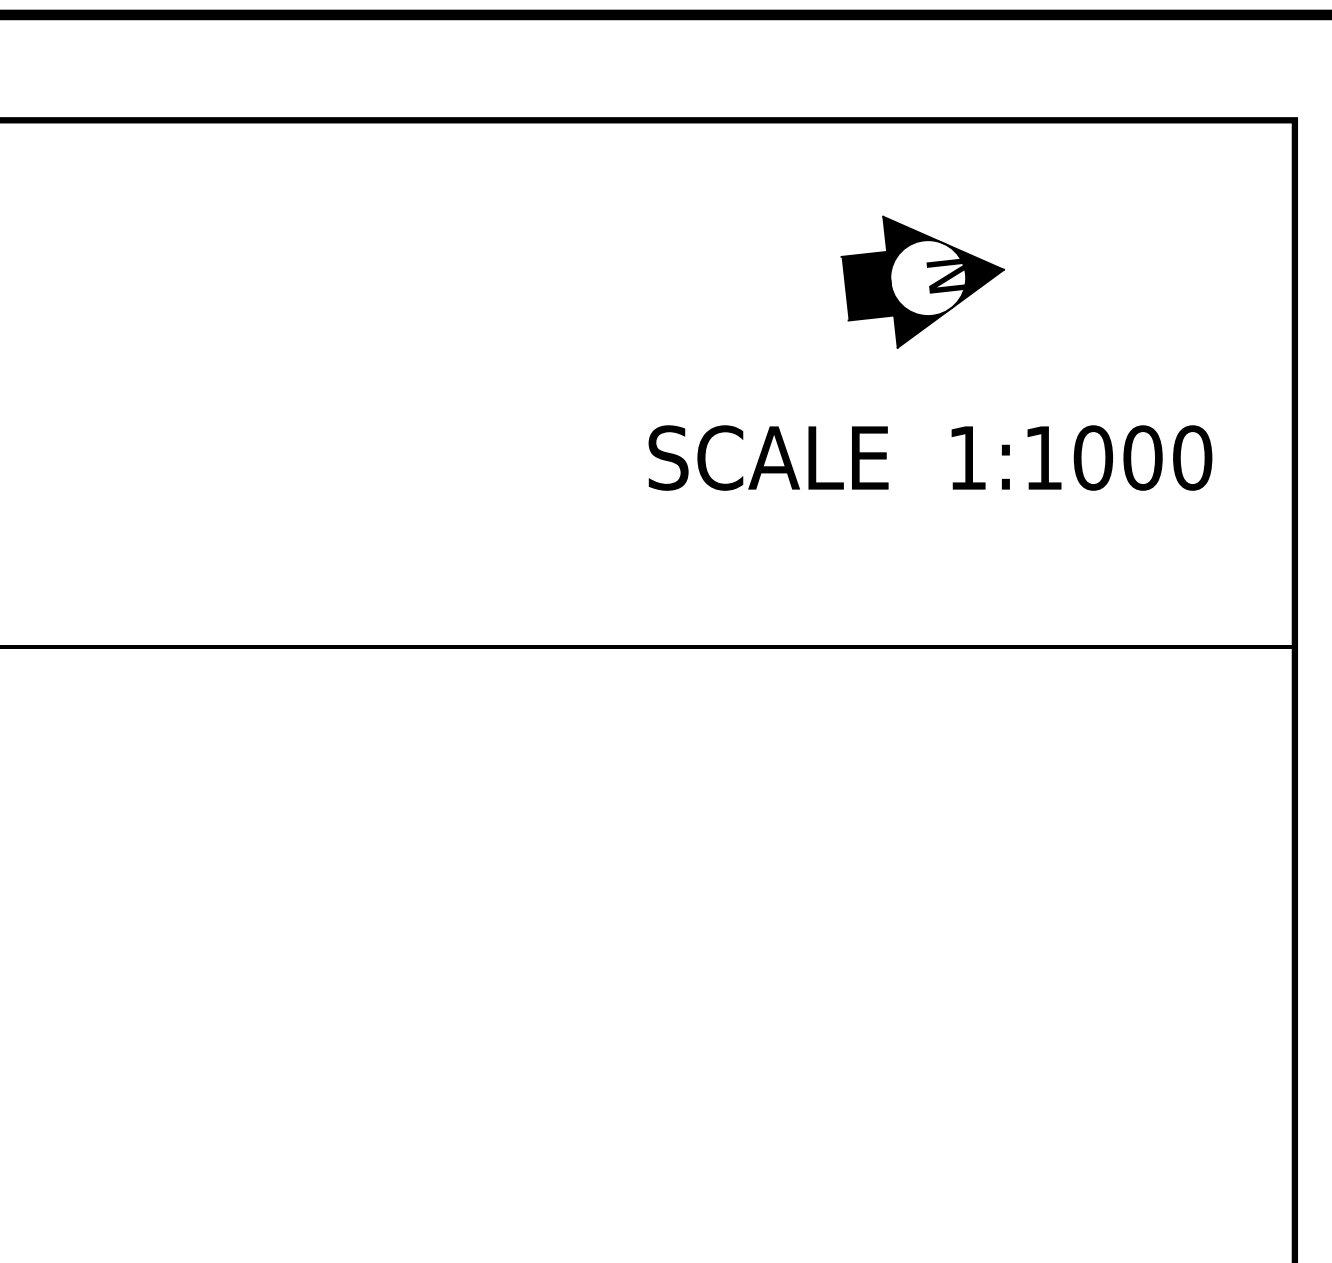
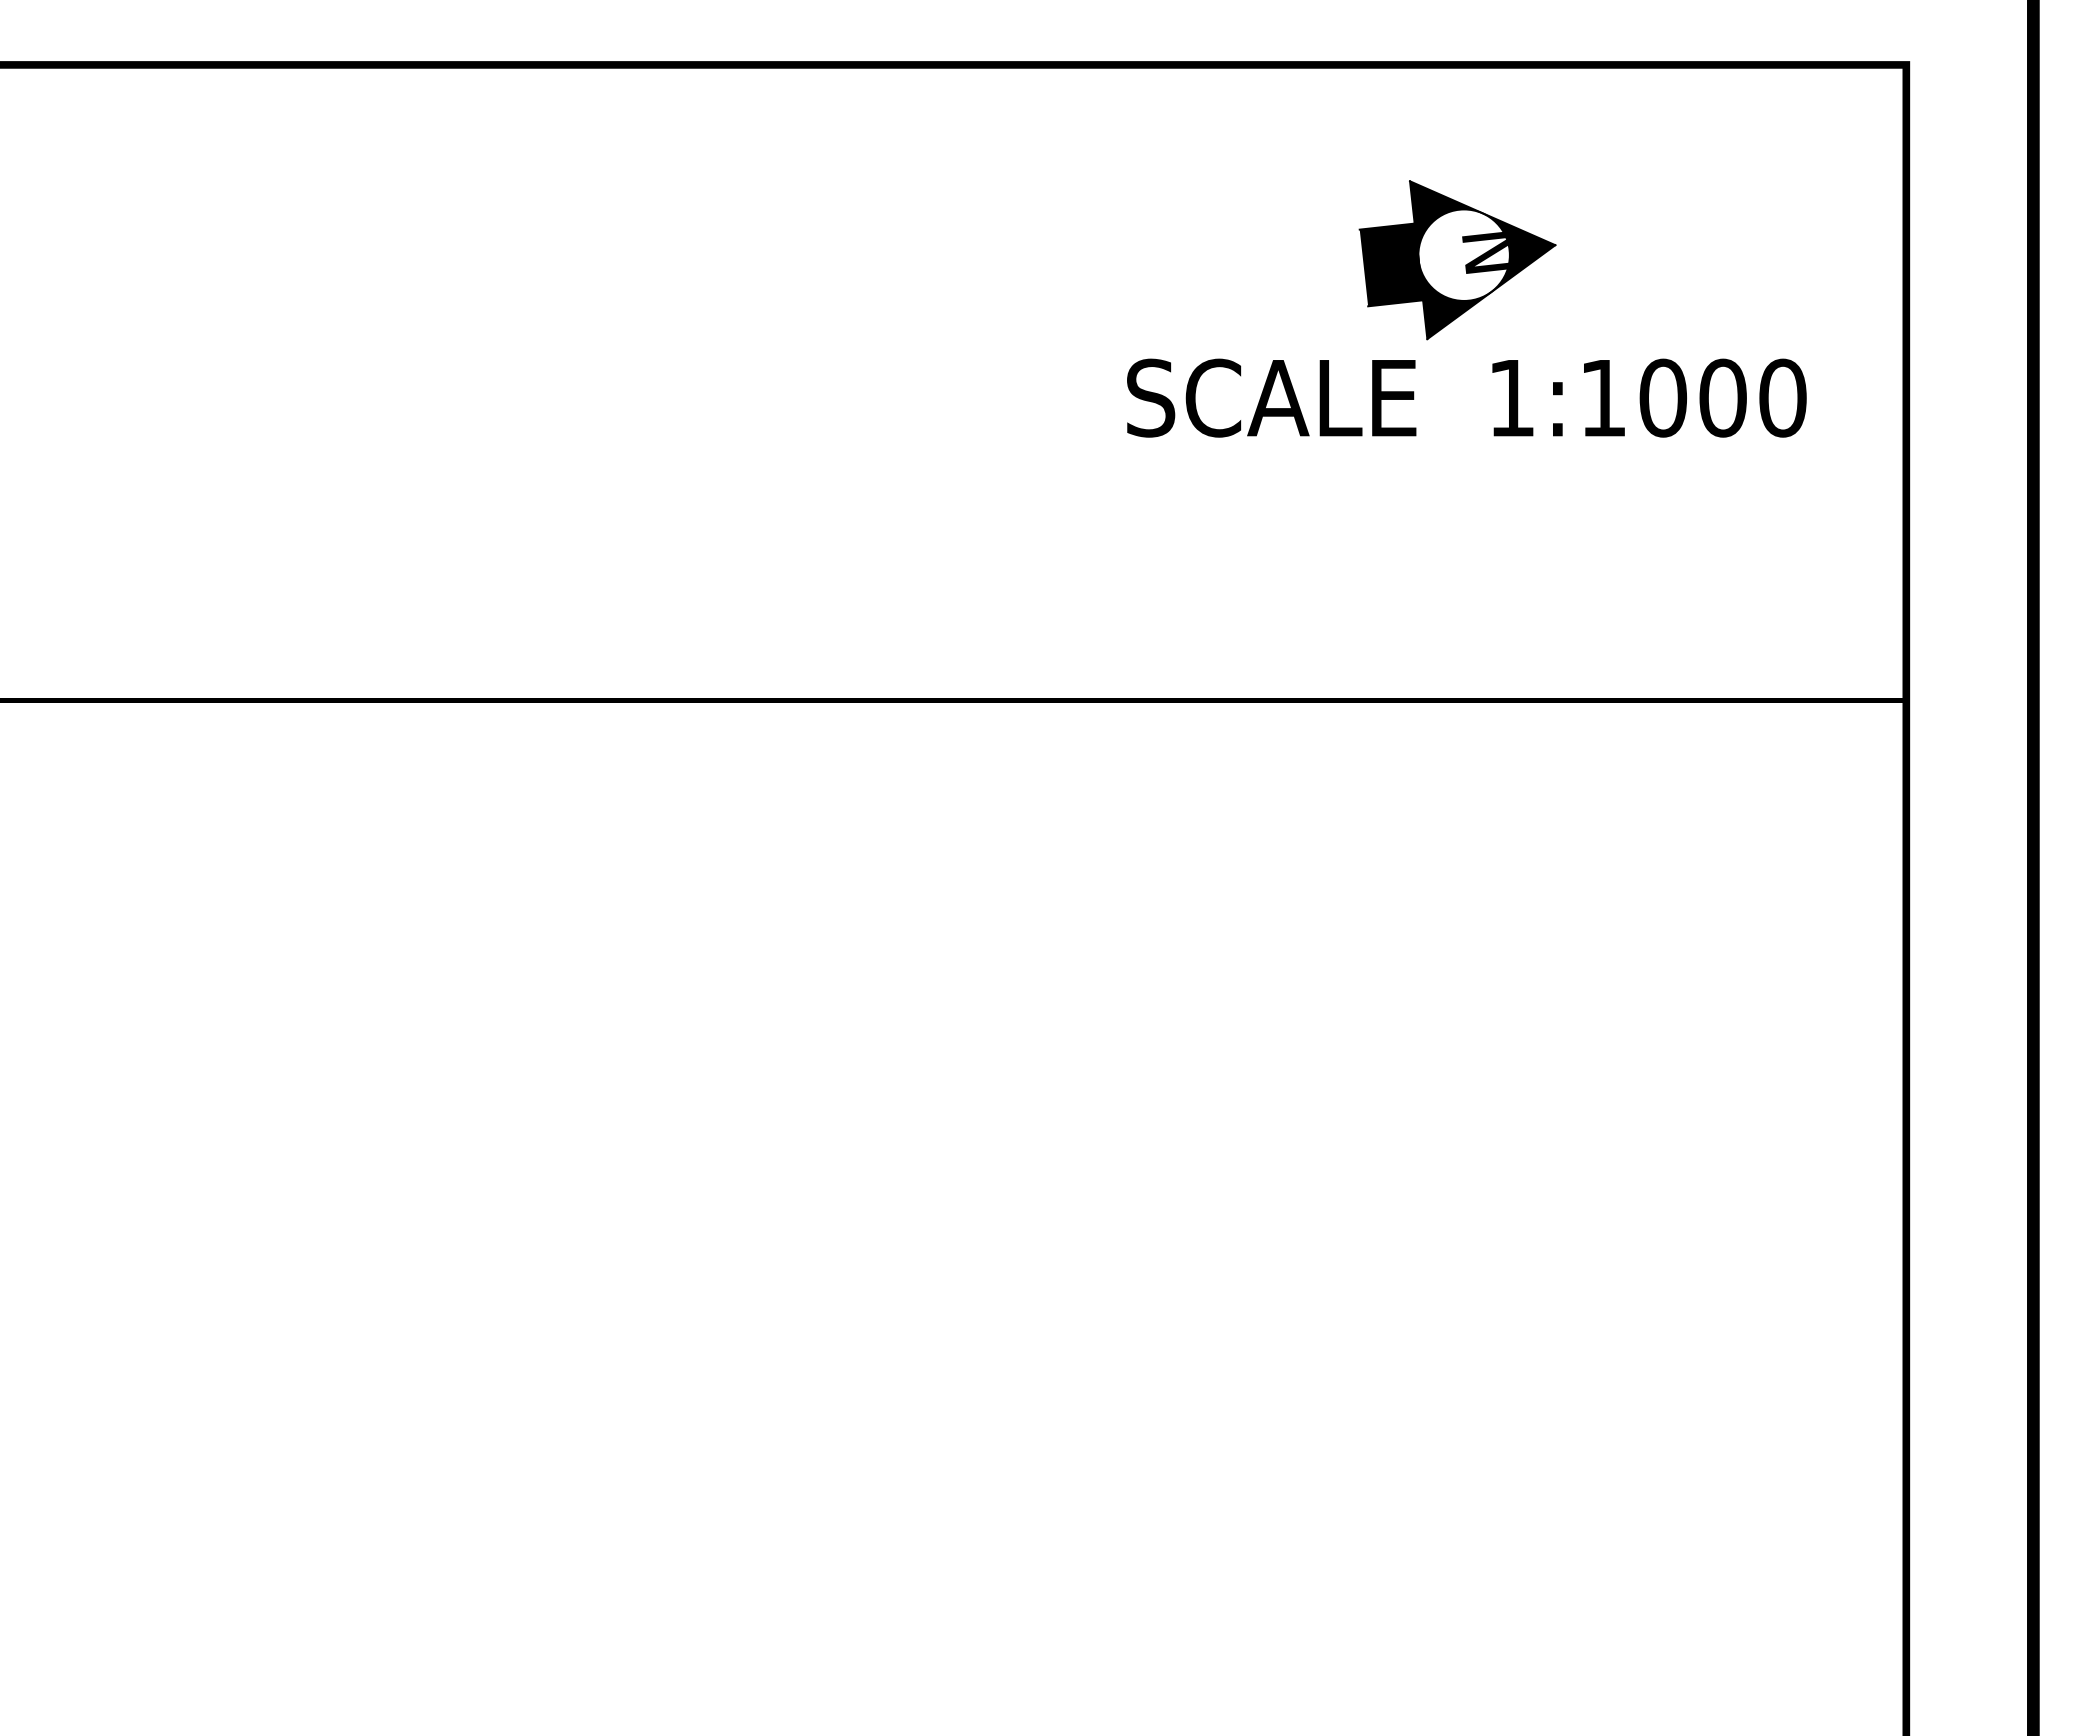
text: (930, 457) -> (1466, 397), moved

